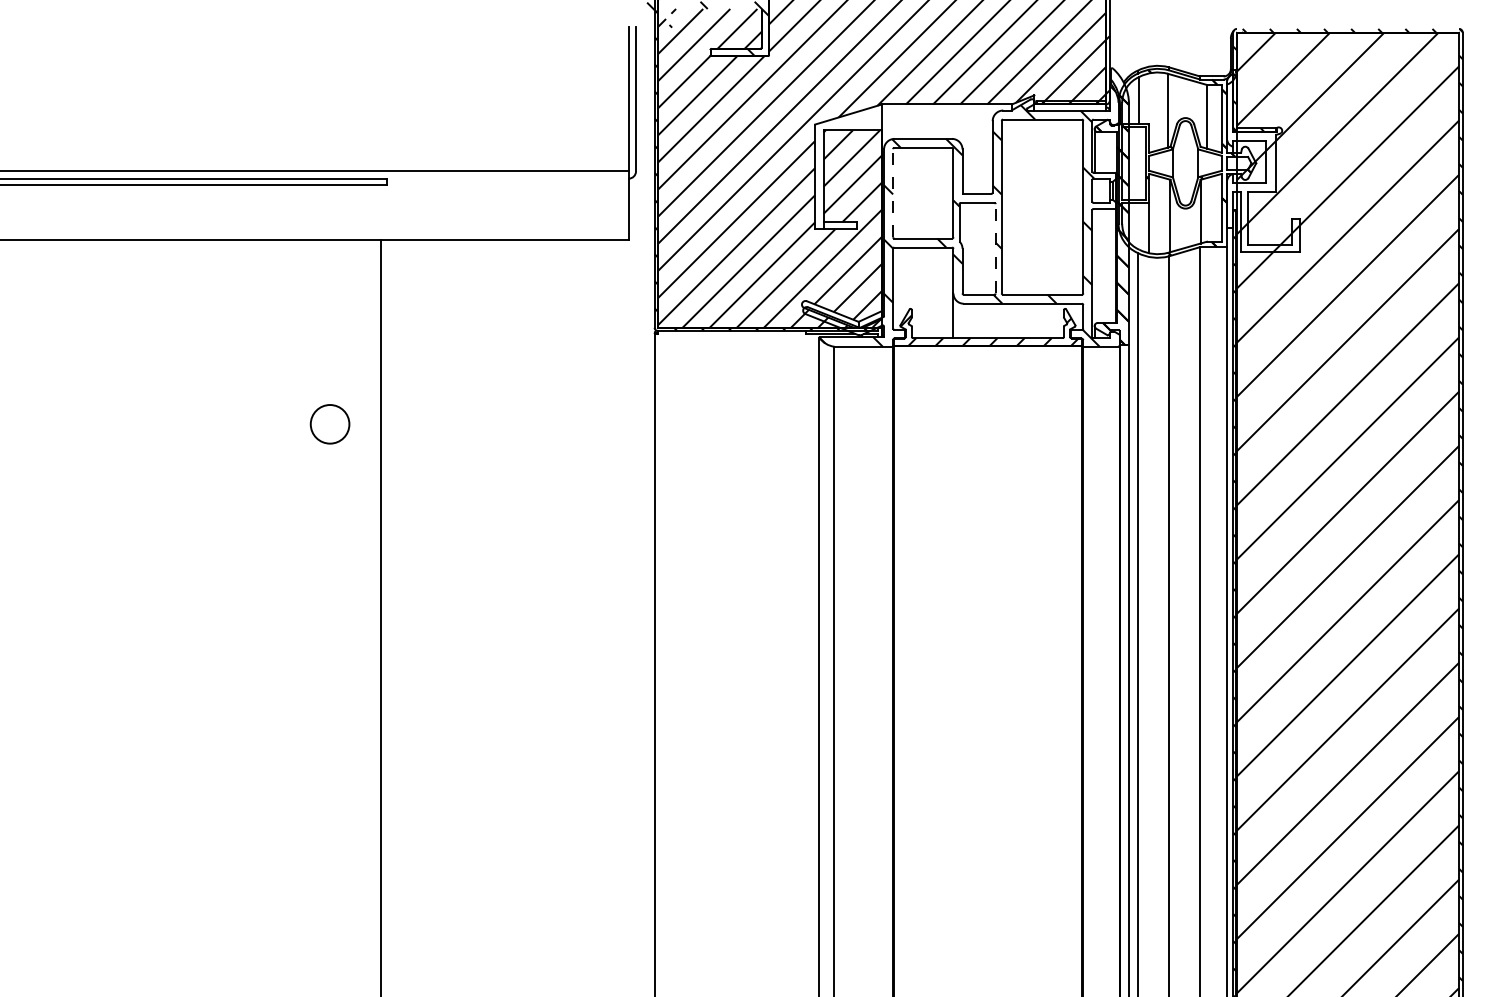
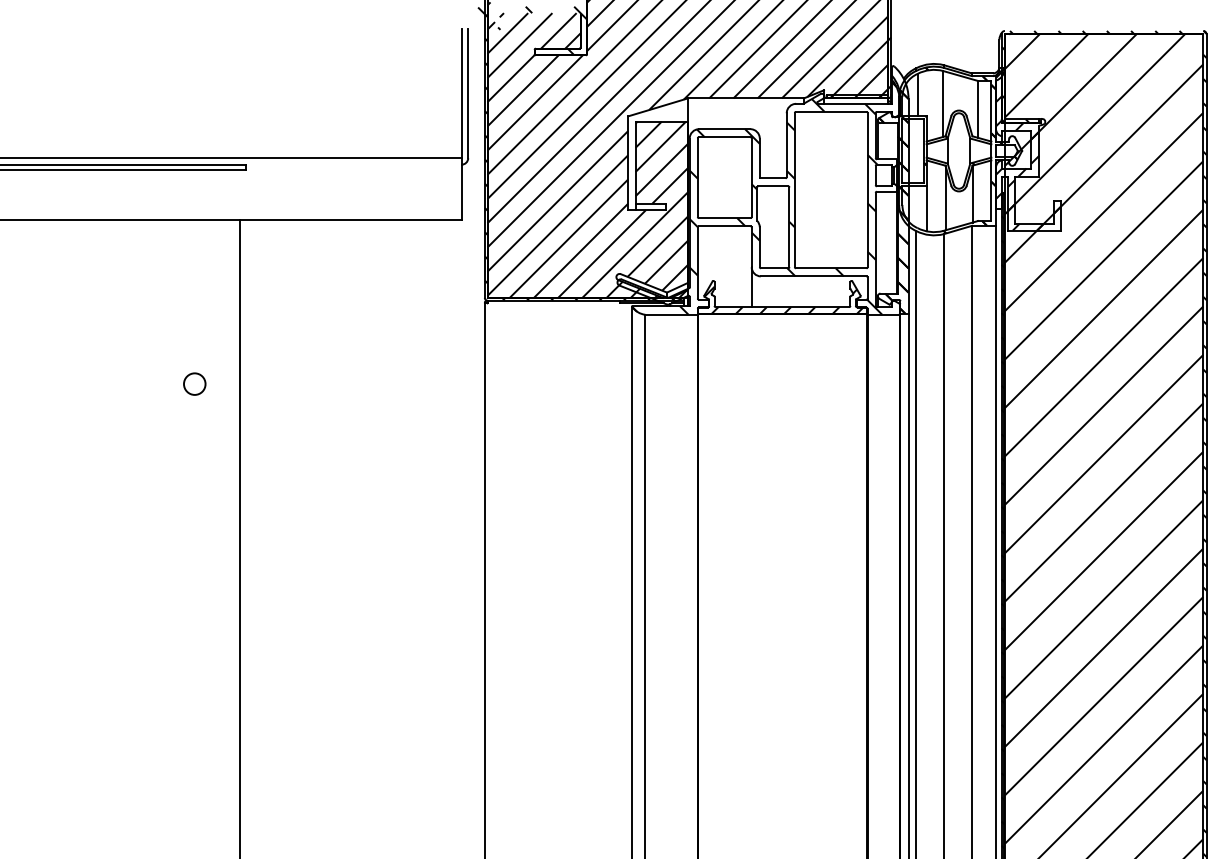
hatch: (1263, 163) -> (1028, 151), added
line: (893, 192) -> (698, 177), dashed -> solid
line: (995, 248) -> (789, 227), dashed -> solid
circle: (329, 424) -> (194, 384), size x0.62

